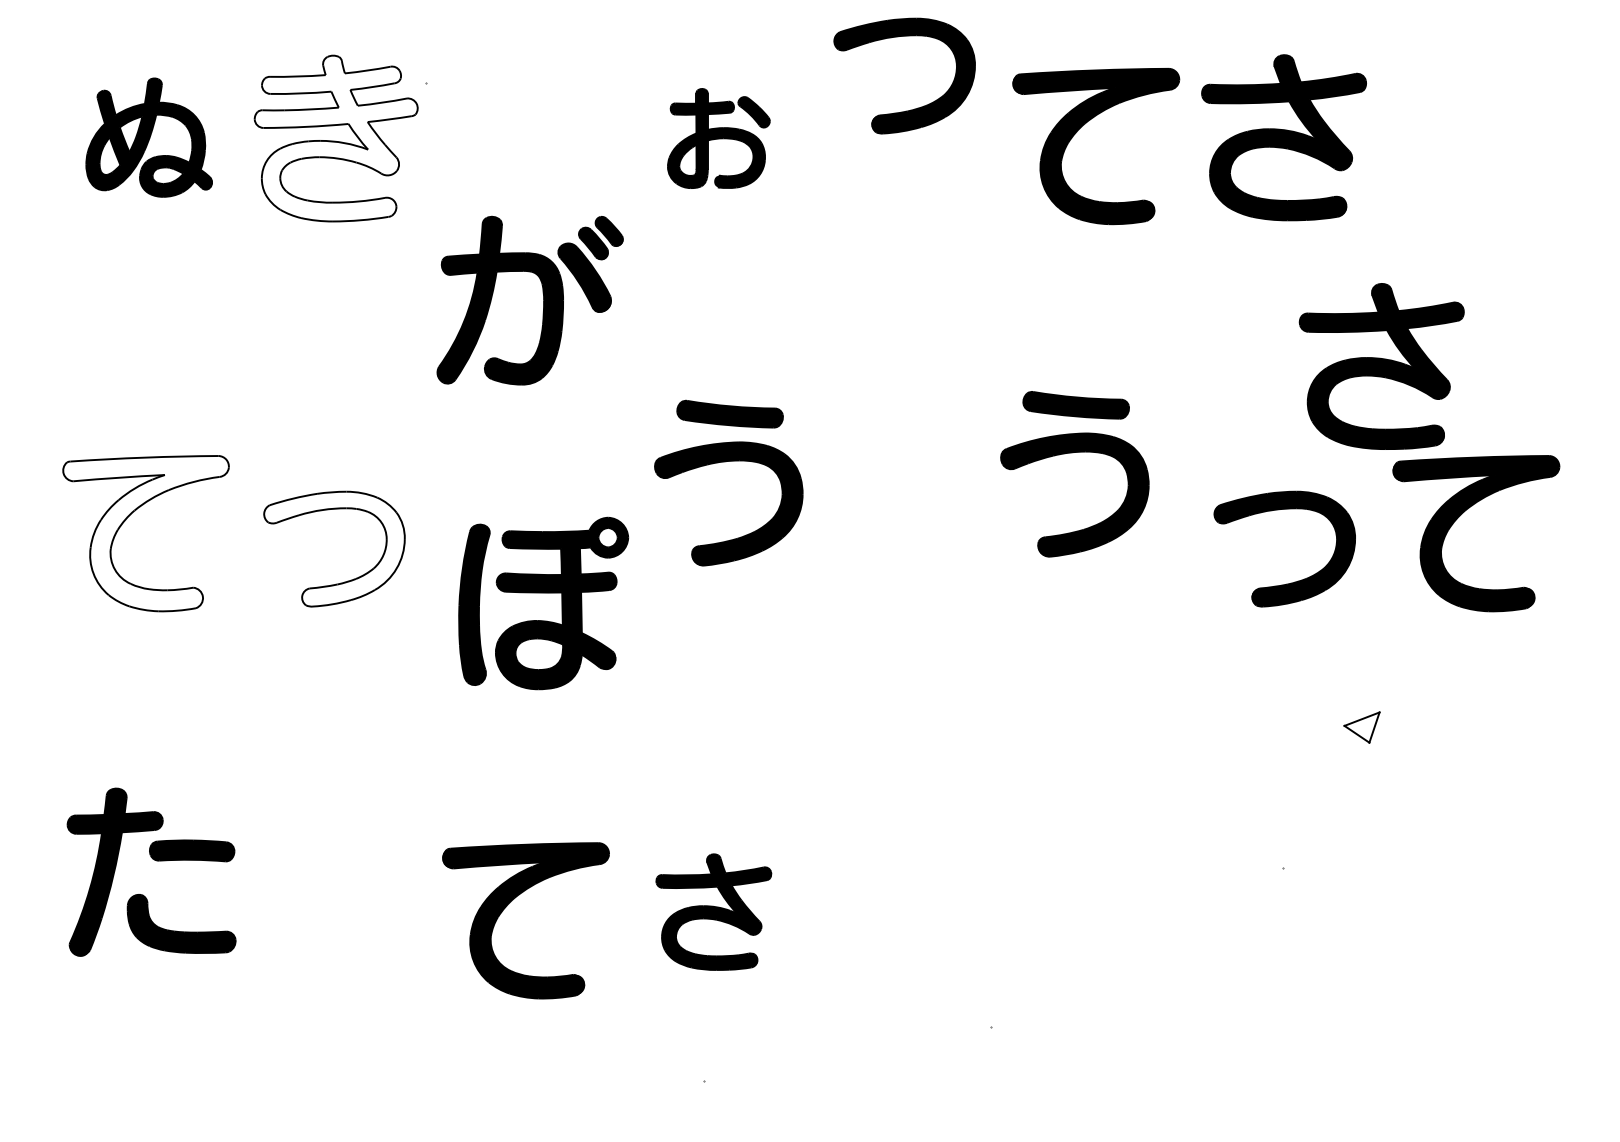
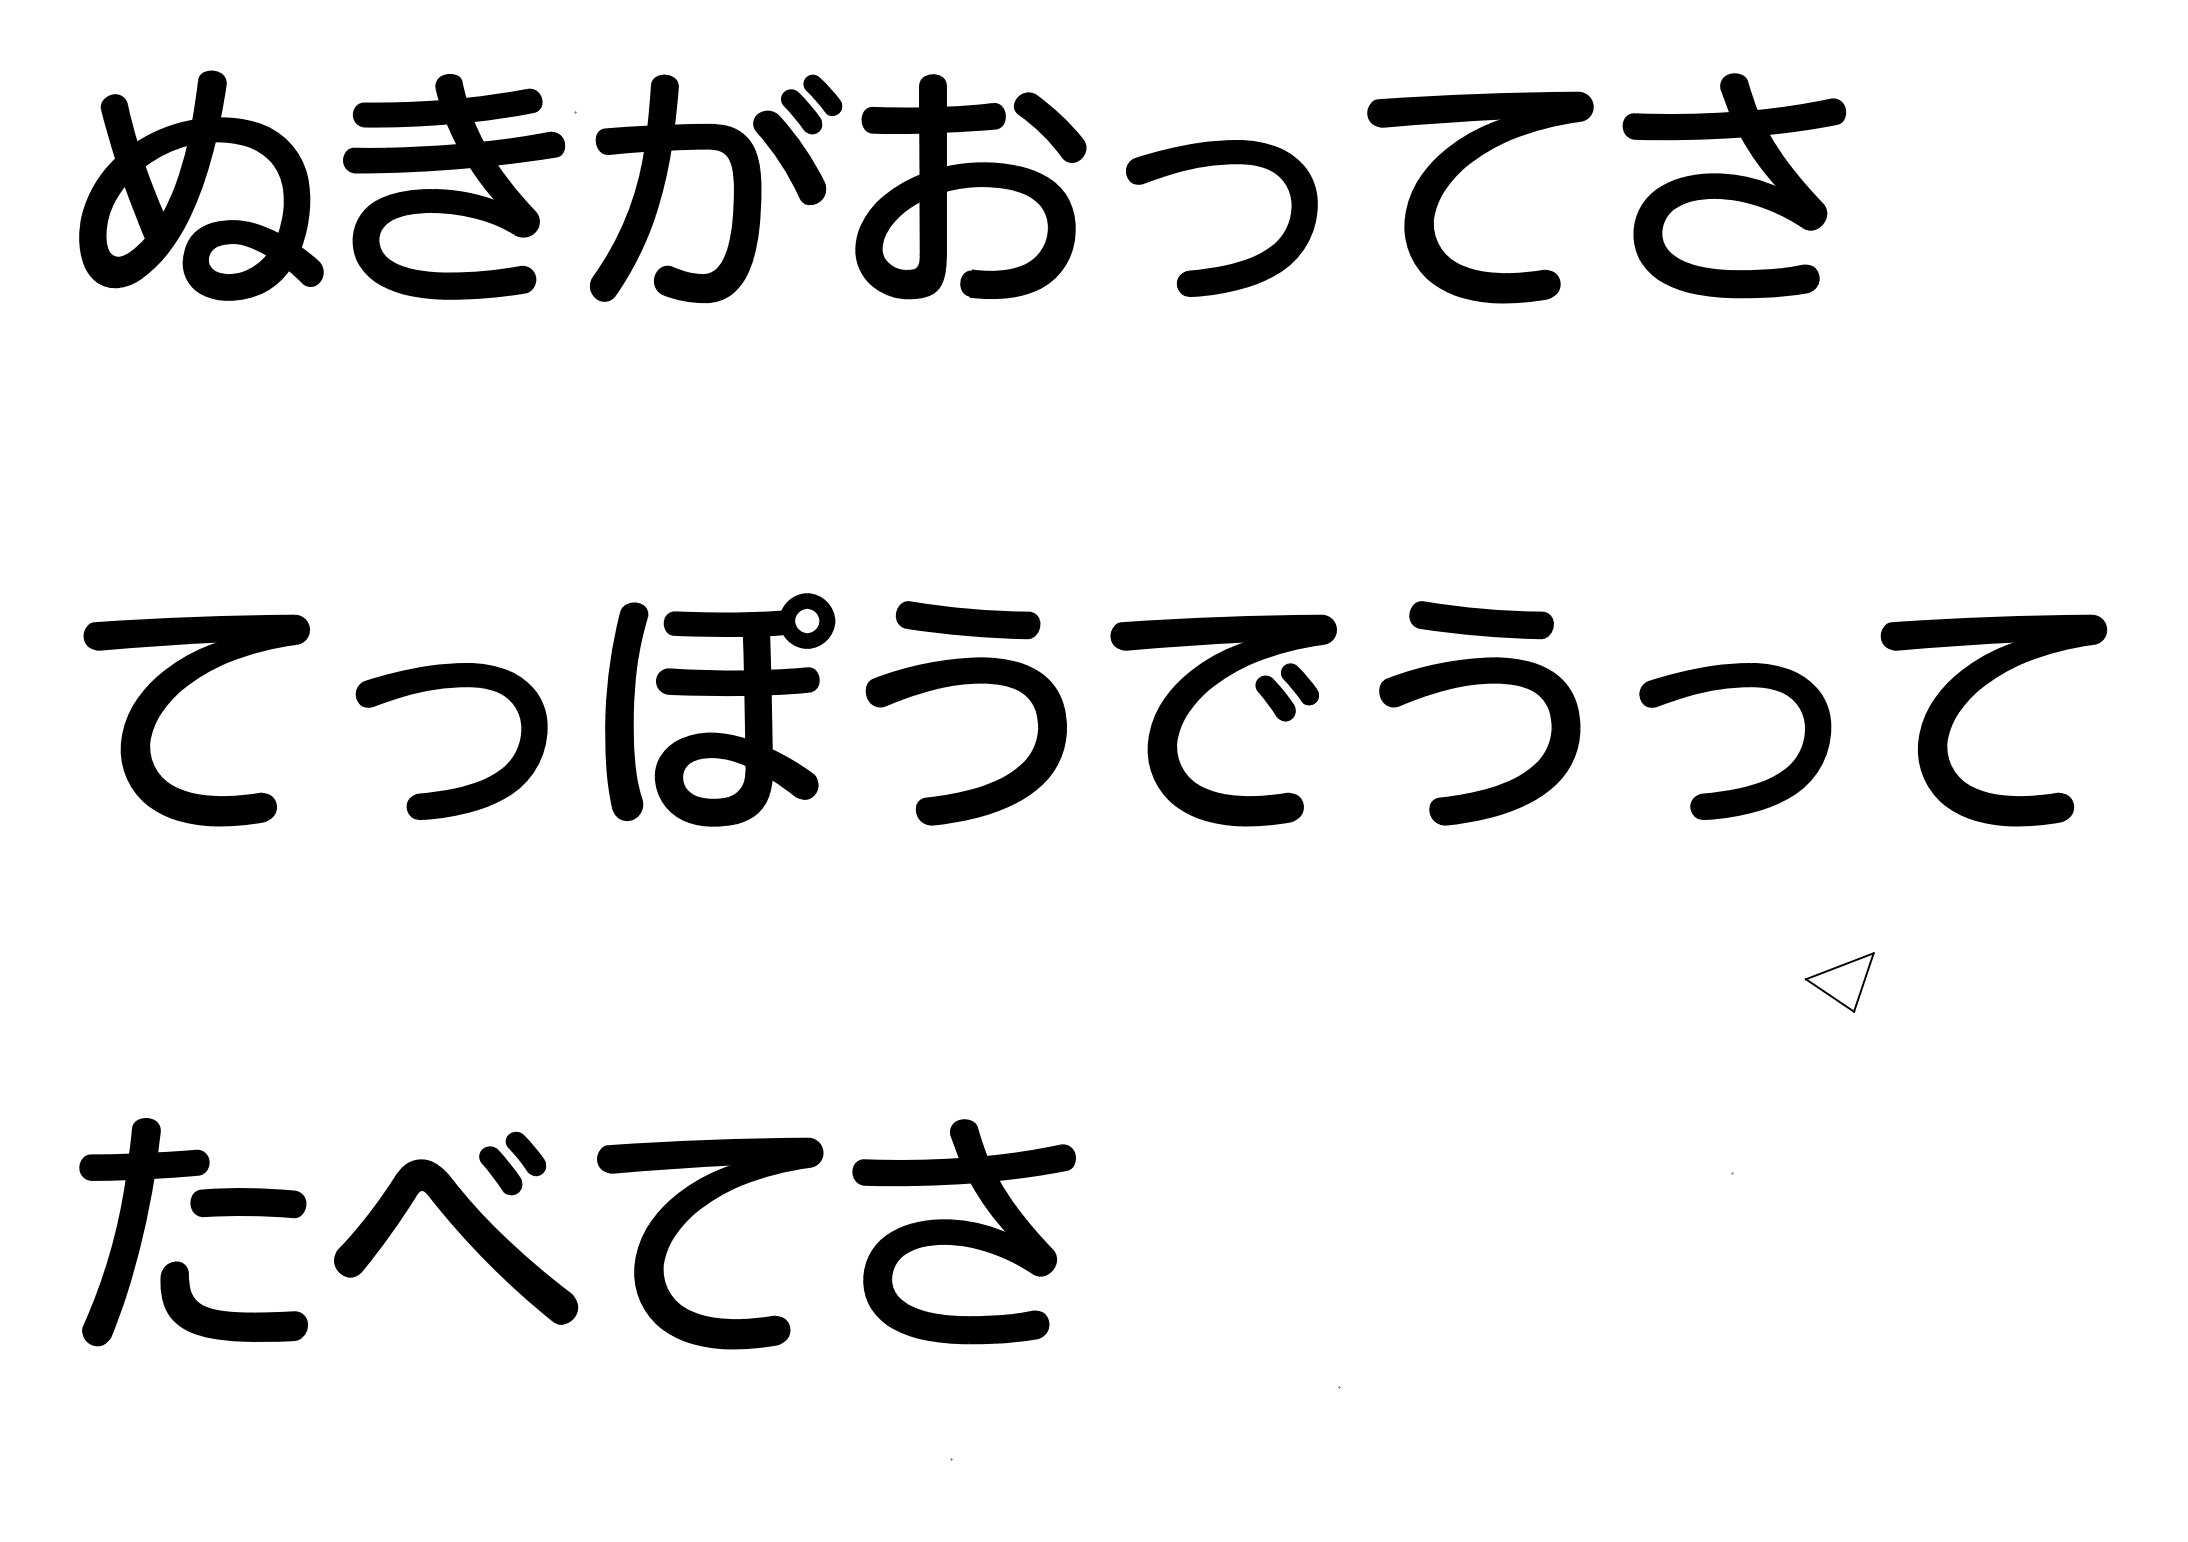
part: (914, 108) -> (1235, 262), moved
part: (149, 137) -> (201, 185), size x1.43
fill: (336, 138) -> (454, 186), added
part: (718, 138) -> (970, 186), size x1.67
part: (543, 299) -> (733, 187), moved
part: (1381, 366) -> (1866, 494), removed
part: (1074, 452) -> (1479, 684), moved
part: (723, 462) -> (958, 685), moved
part: (889, 516) -> (1201, 697), added
fill: (145, 533) -> (196, 720), added
fill: (334, 549) -> (451, 741), added
part: (543, 592) -> (720, 695), moved
part: (1361, 727) -> (1839, 982), size x1.43
part: (155, 860) -> (198, 1216), moved
part: (338, 908) -> (456, 1227), added
part: (713, 911) -> (963, 1231), size x1.43

